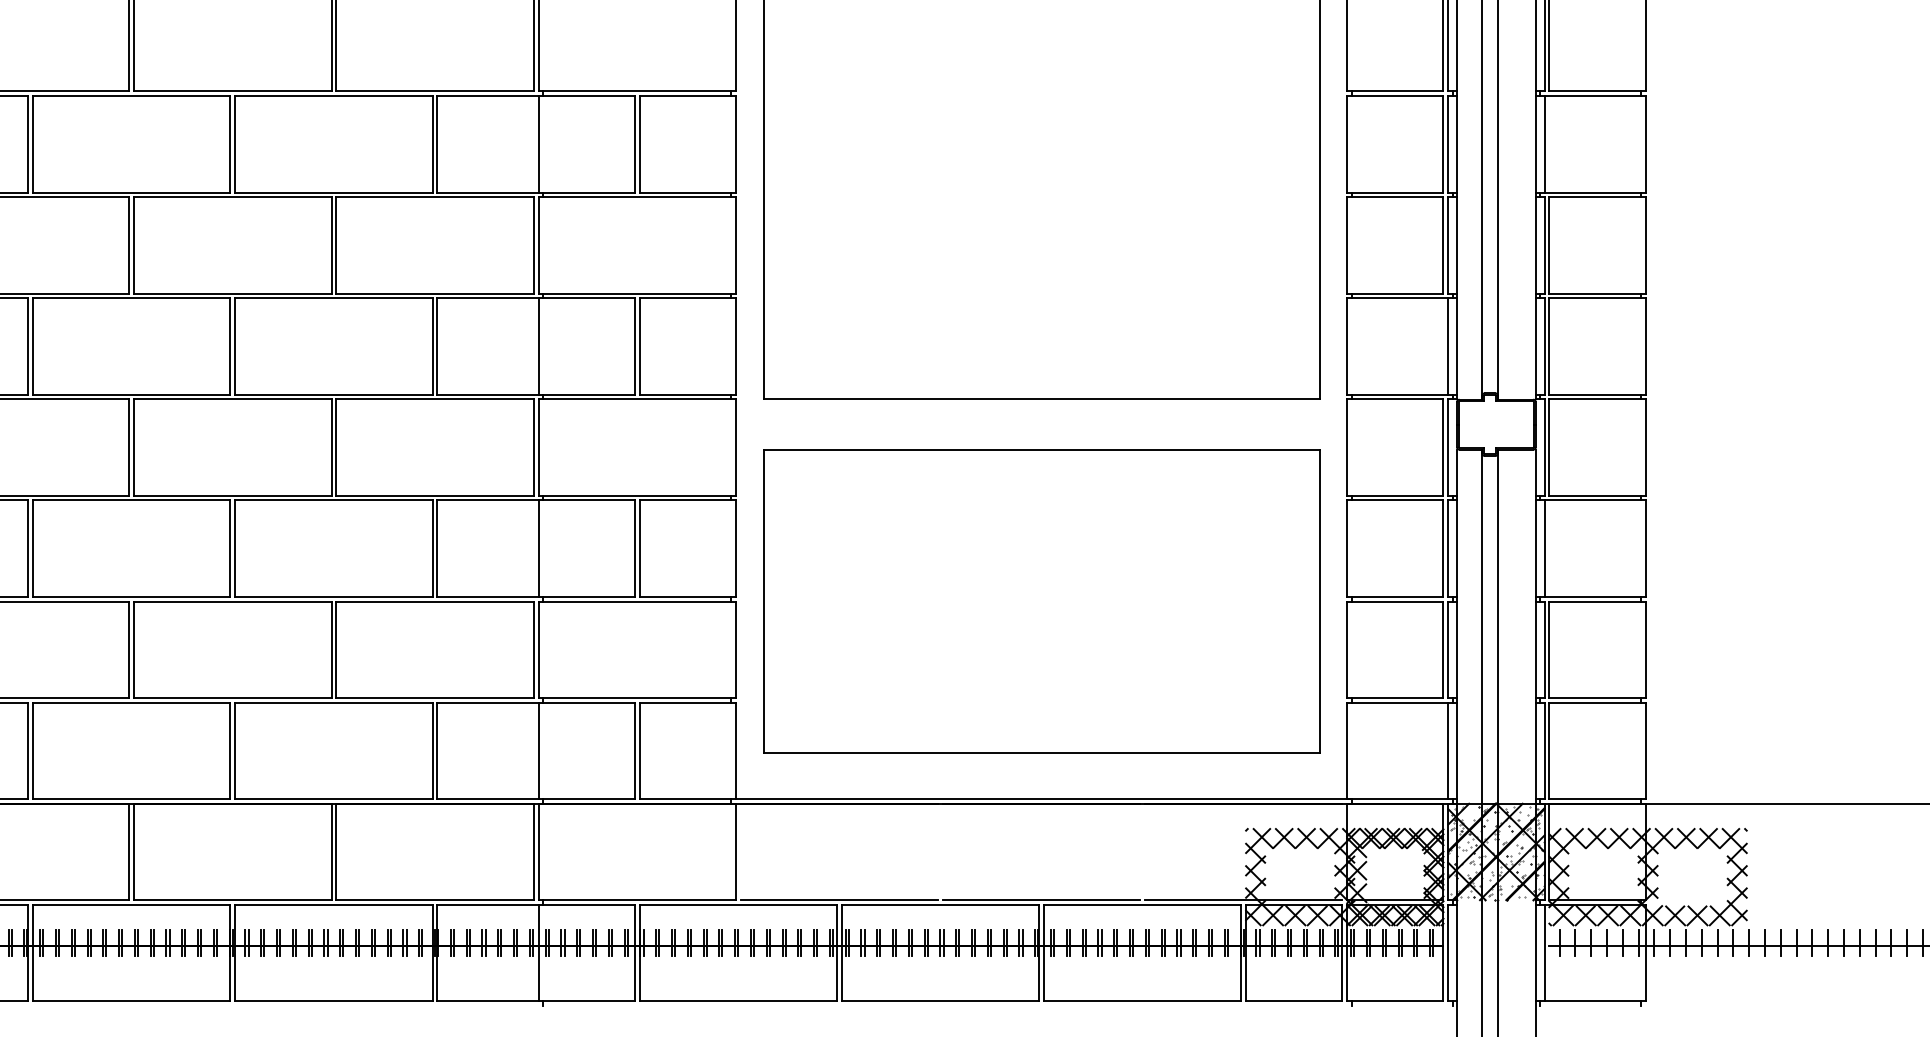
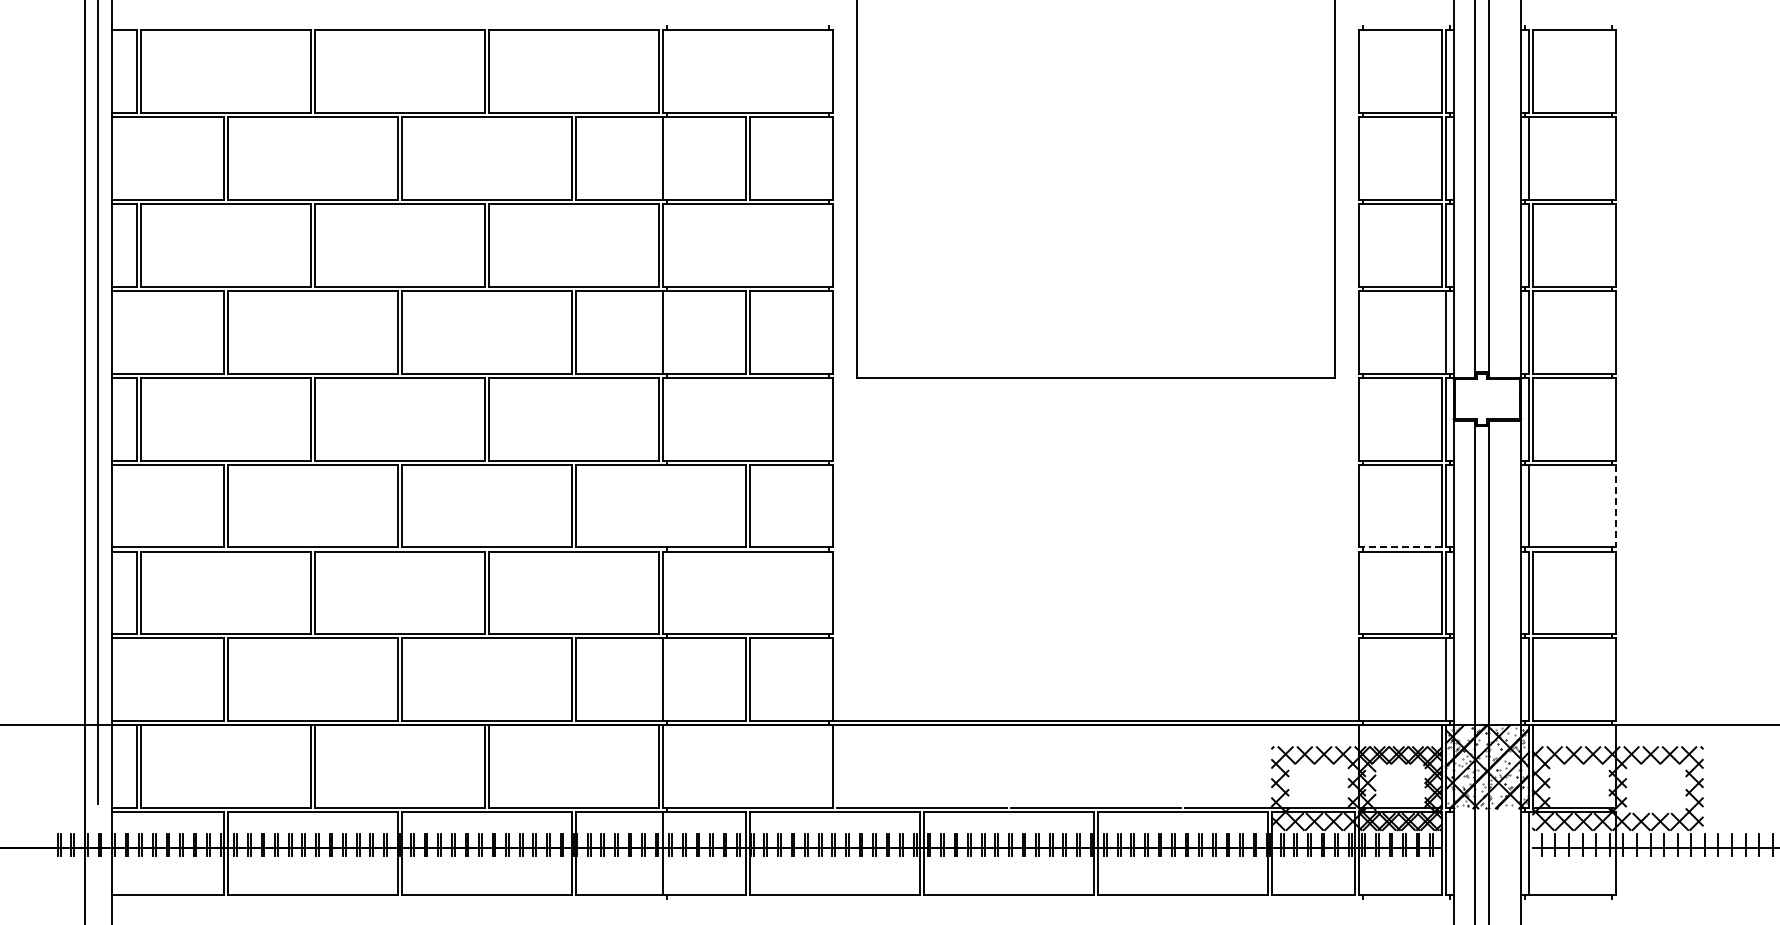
line: (538, 548) -> (663, 505), removed
line: (1645, 549) -> (1615, 506), solid -> dashed
line: (1394, 596) -> (1399, 547), solid -> dashed
part: (1040, 601) -> (1095, 551), removed

